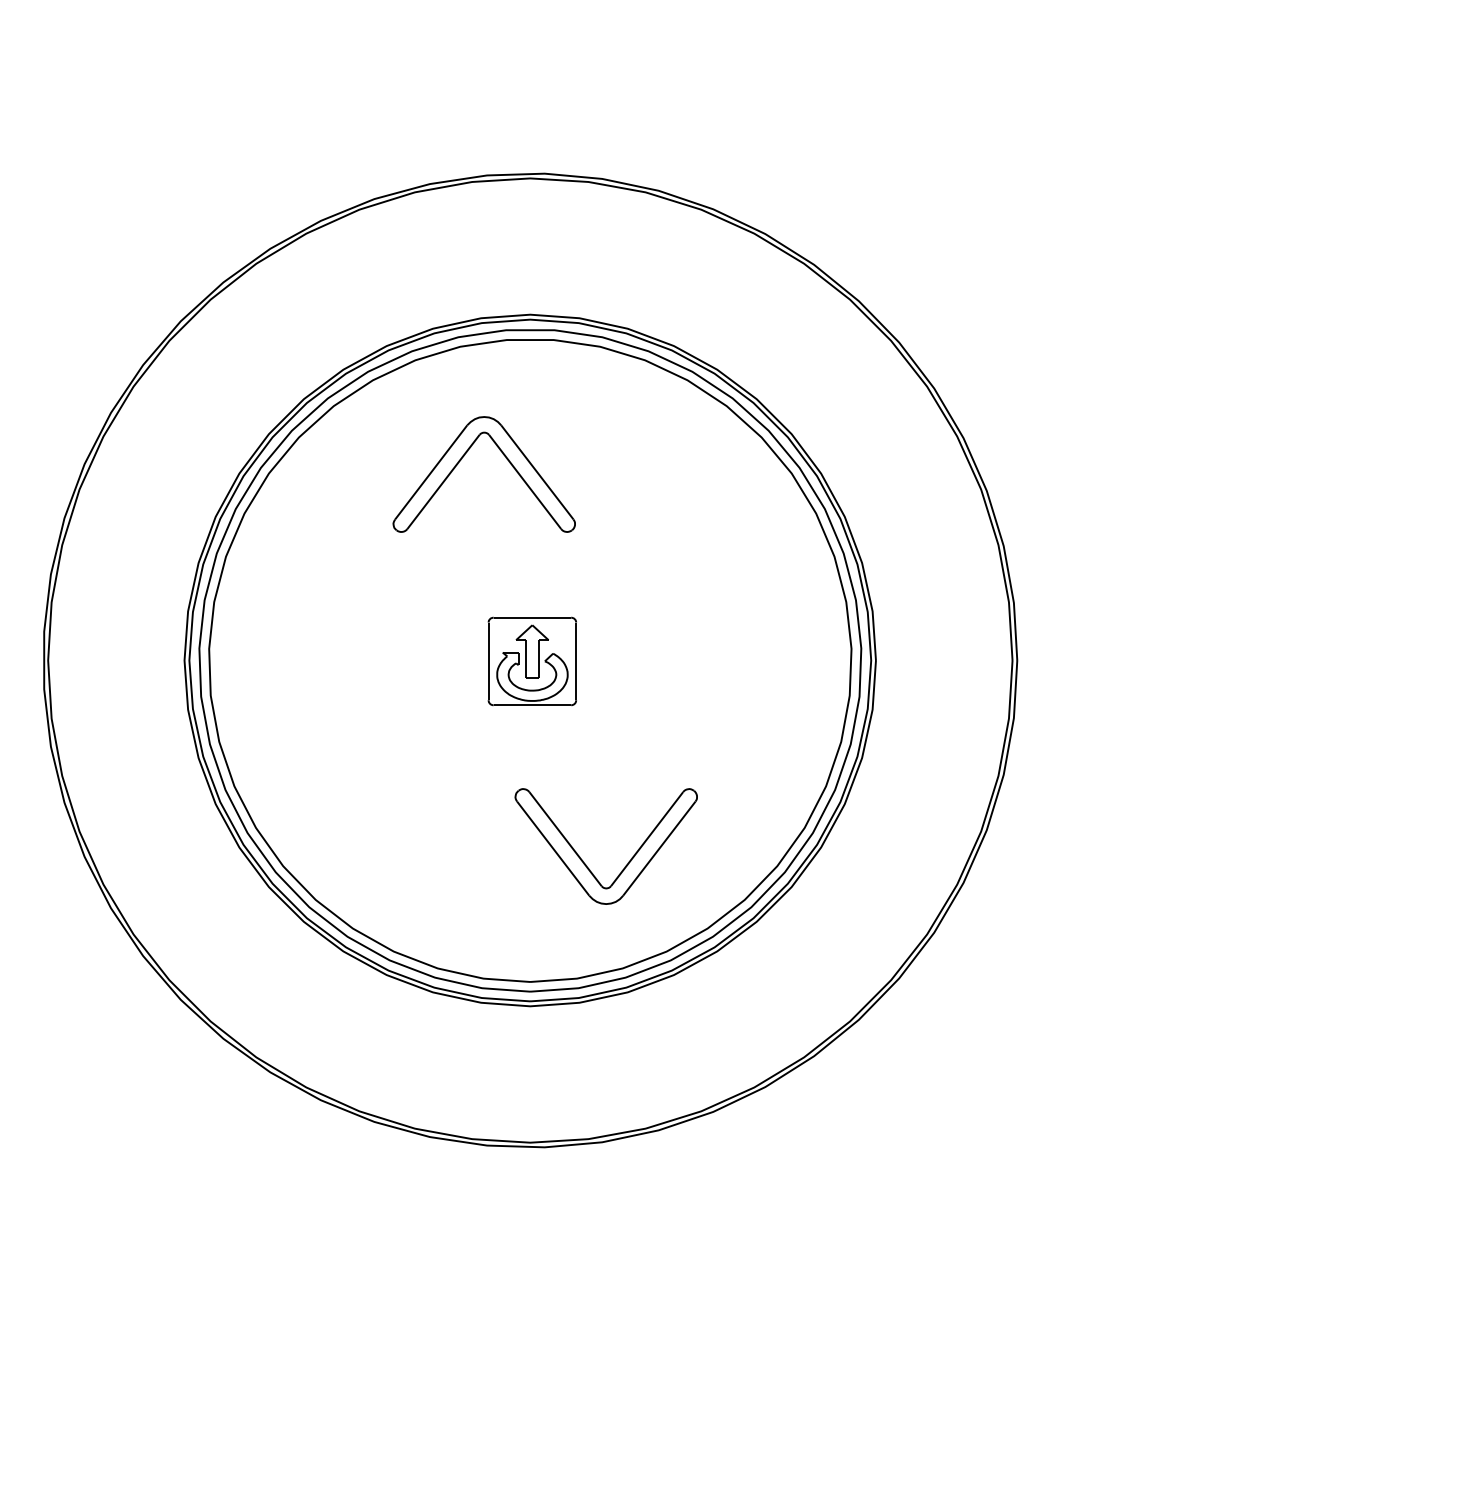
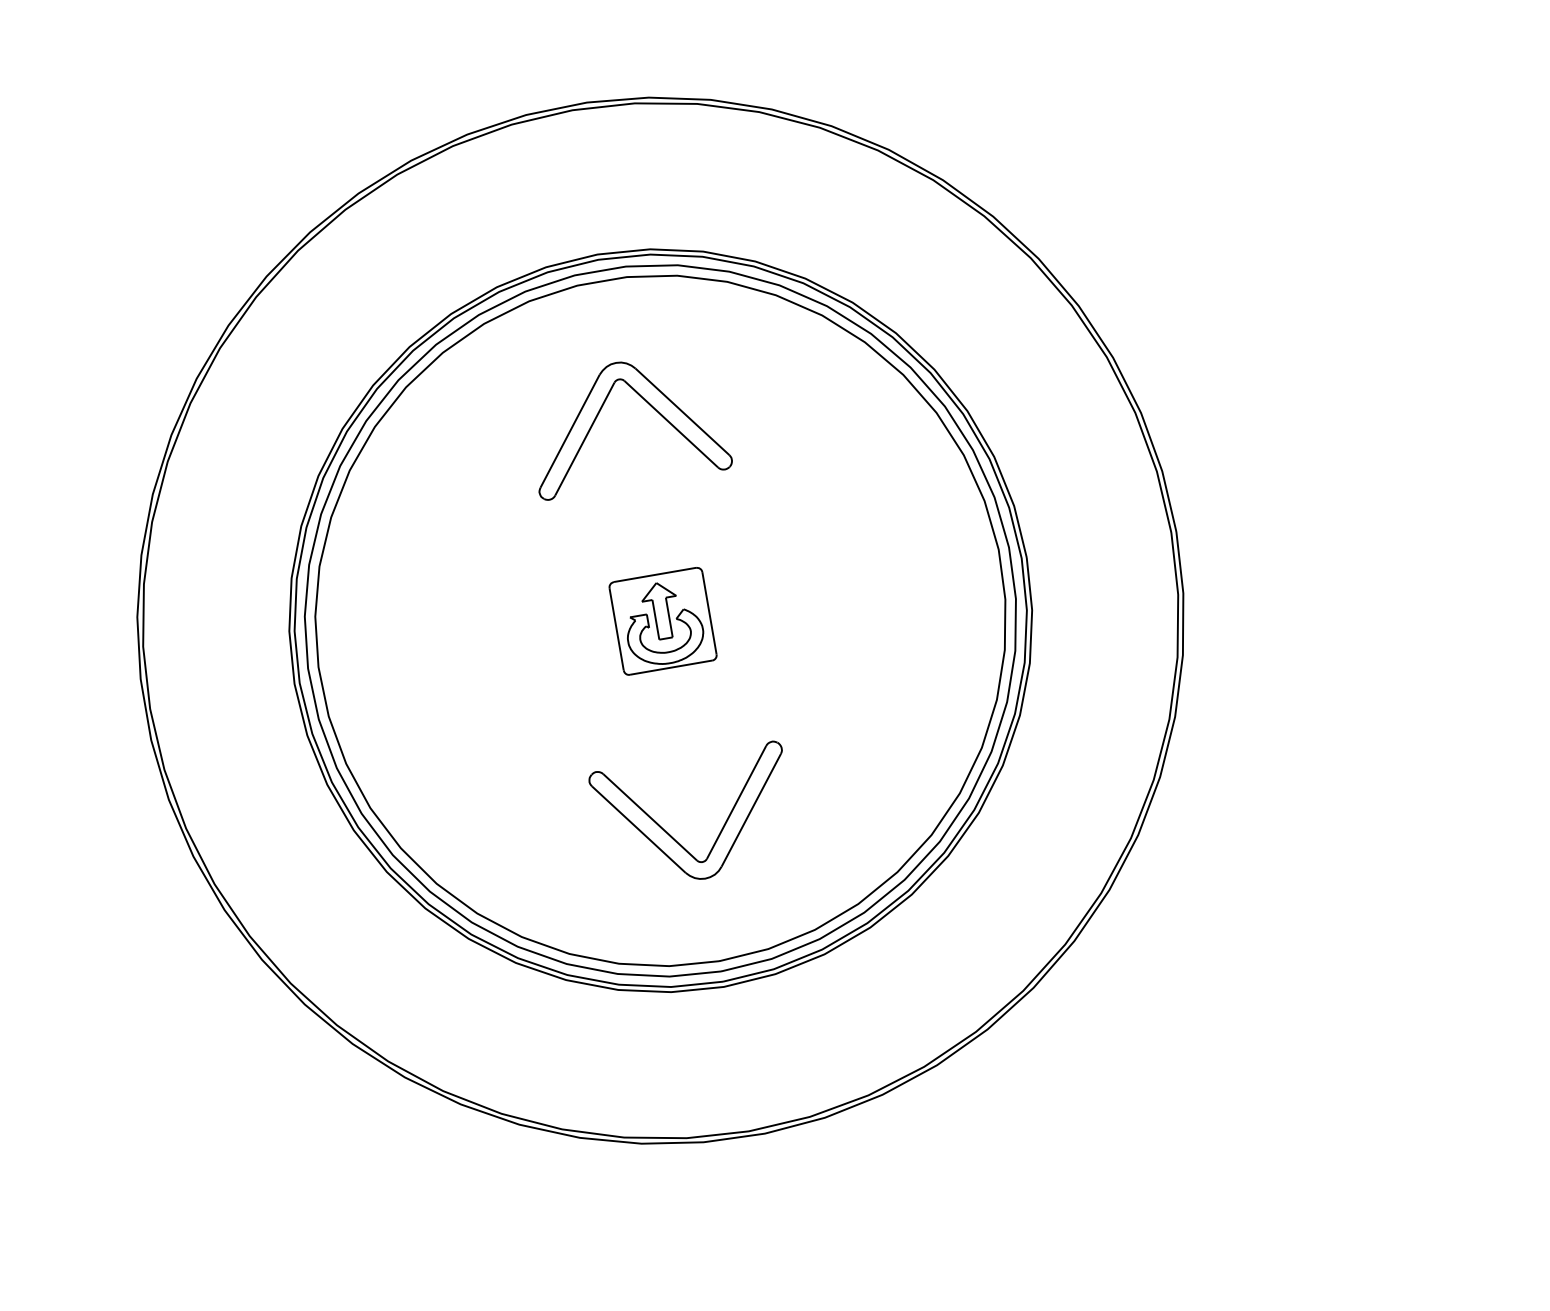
part: (461, 460) -> (599, 413), moved
part: (583, 860) -> (673, 836), moved

